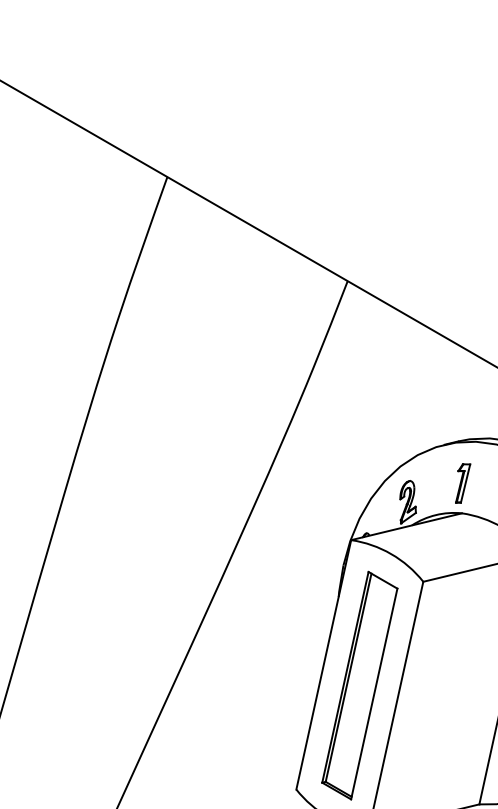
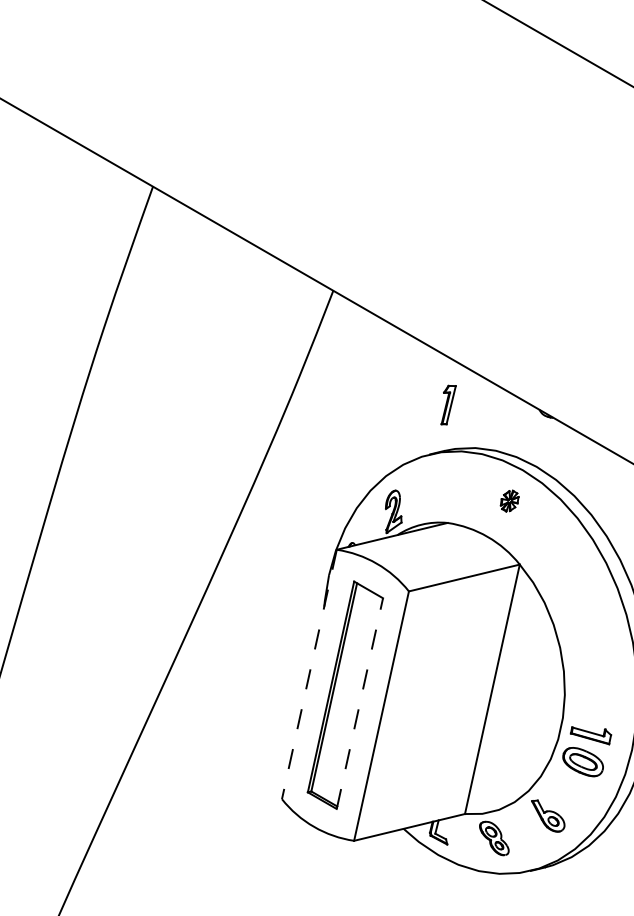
part: (462, 482) -> (448, 404), moved
line: (323, 664) -> (309, 674), solid -> dashed
line: (373, 693) -> (359, 703), solid -> dashed

